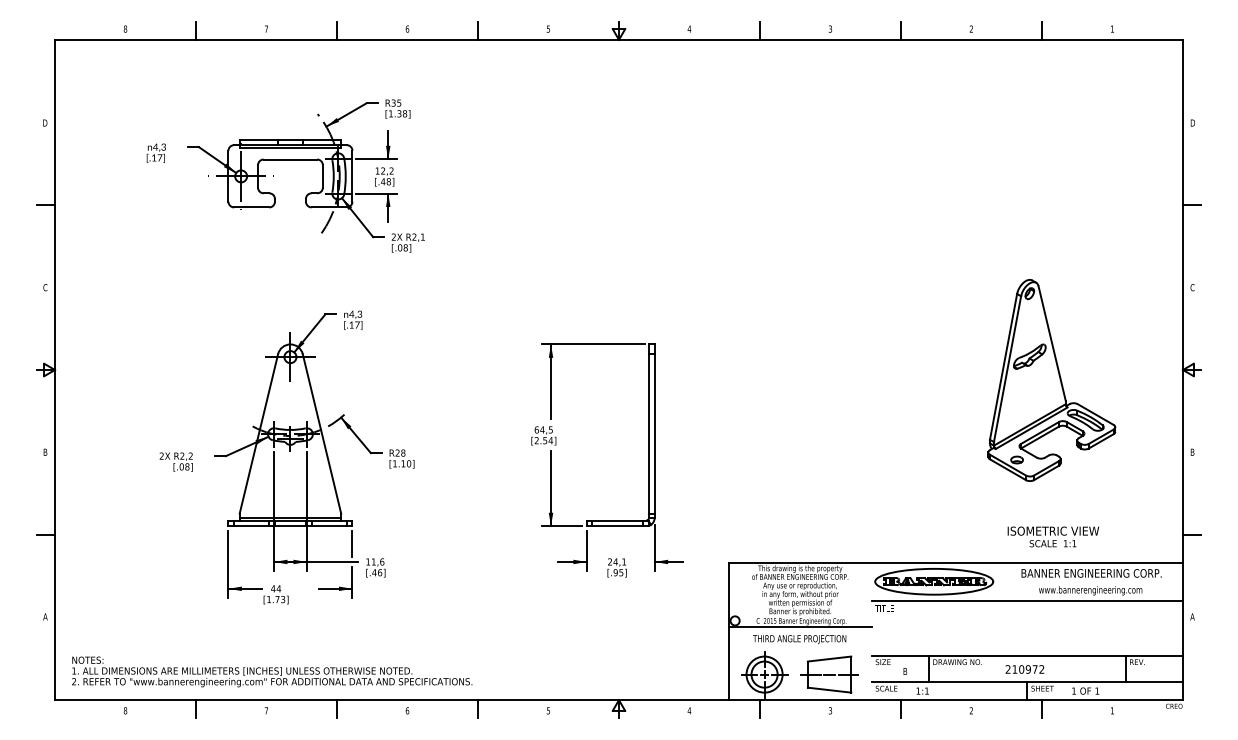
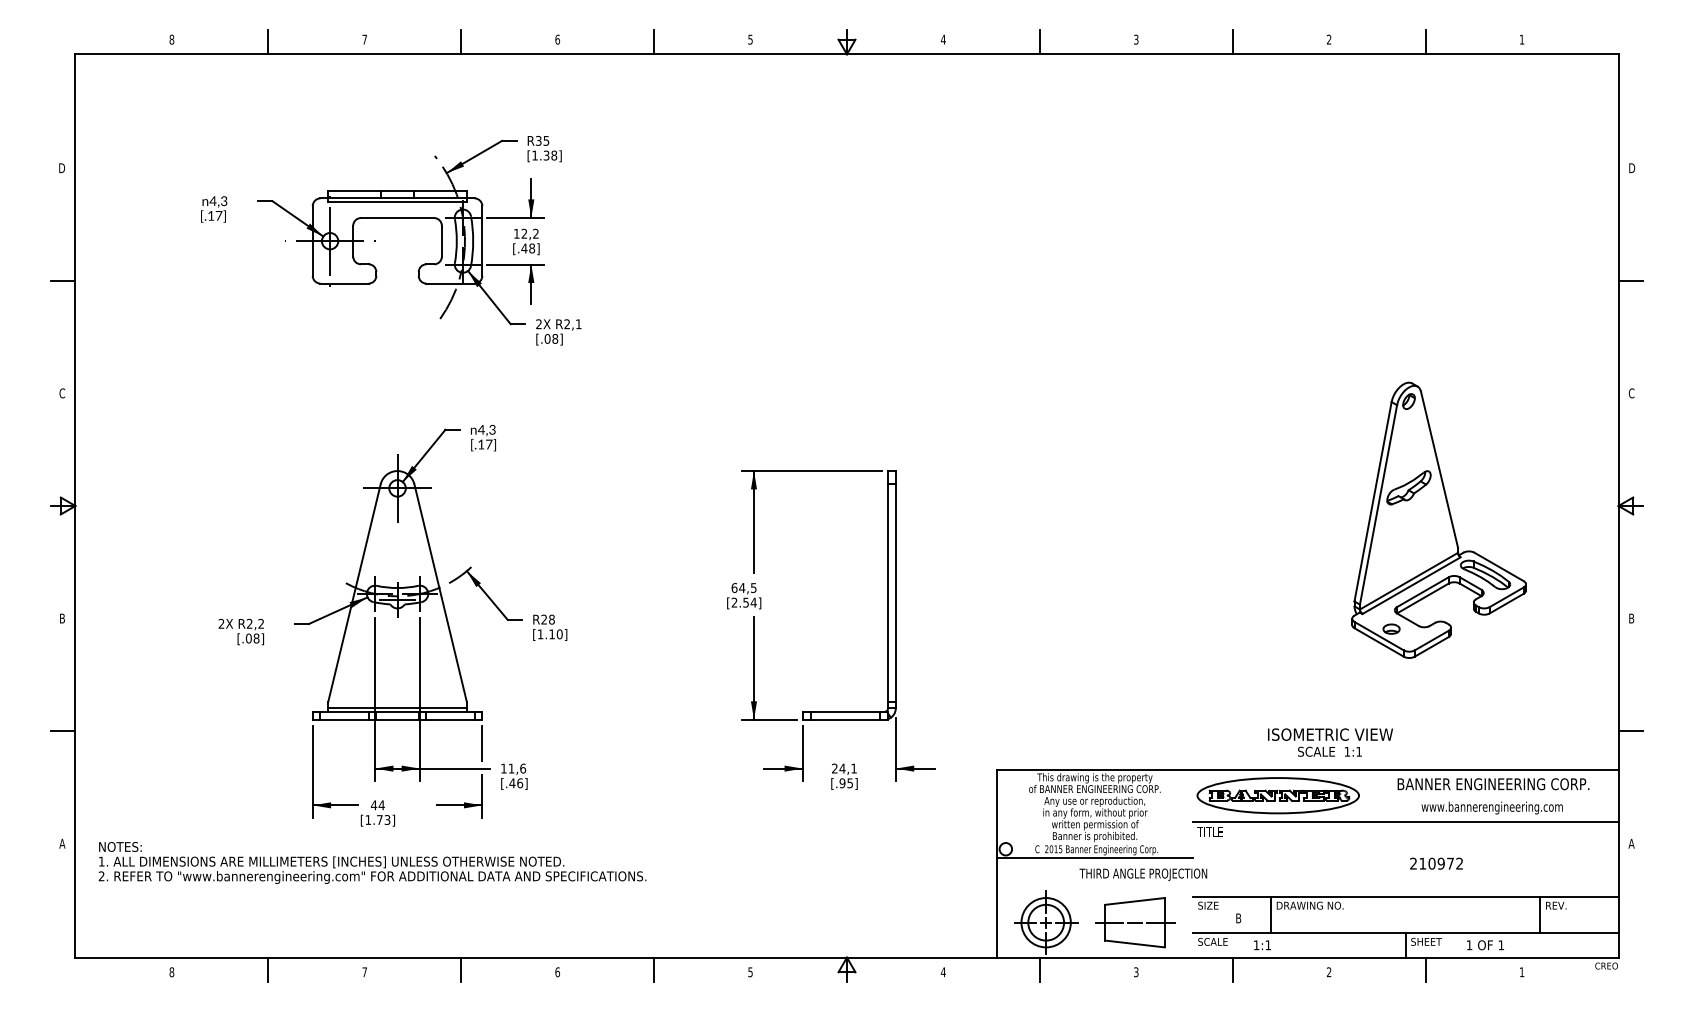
text: (1053, 536) -> (1330, 741), moved
text: (799, 639) -> (1143, 874), moved
text: (1024, 669) -> (1435, 863), moved
text: (272, 671) -> (372, 862), moved

